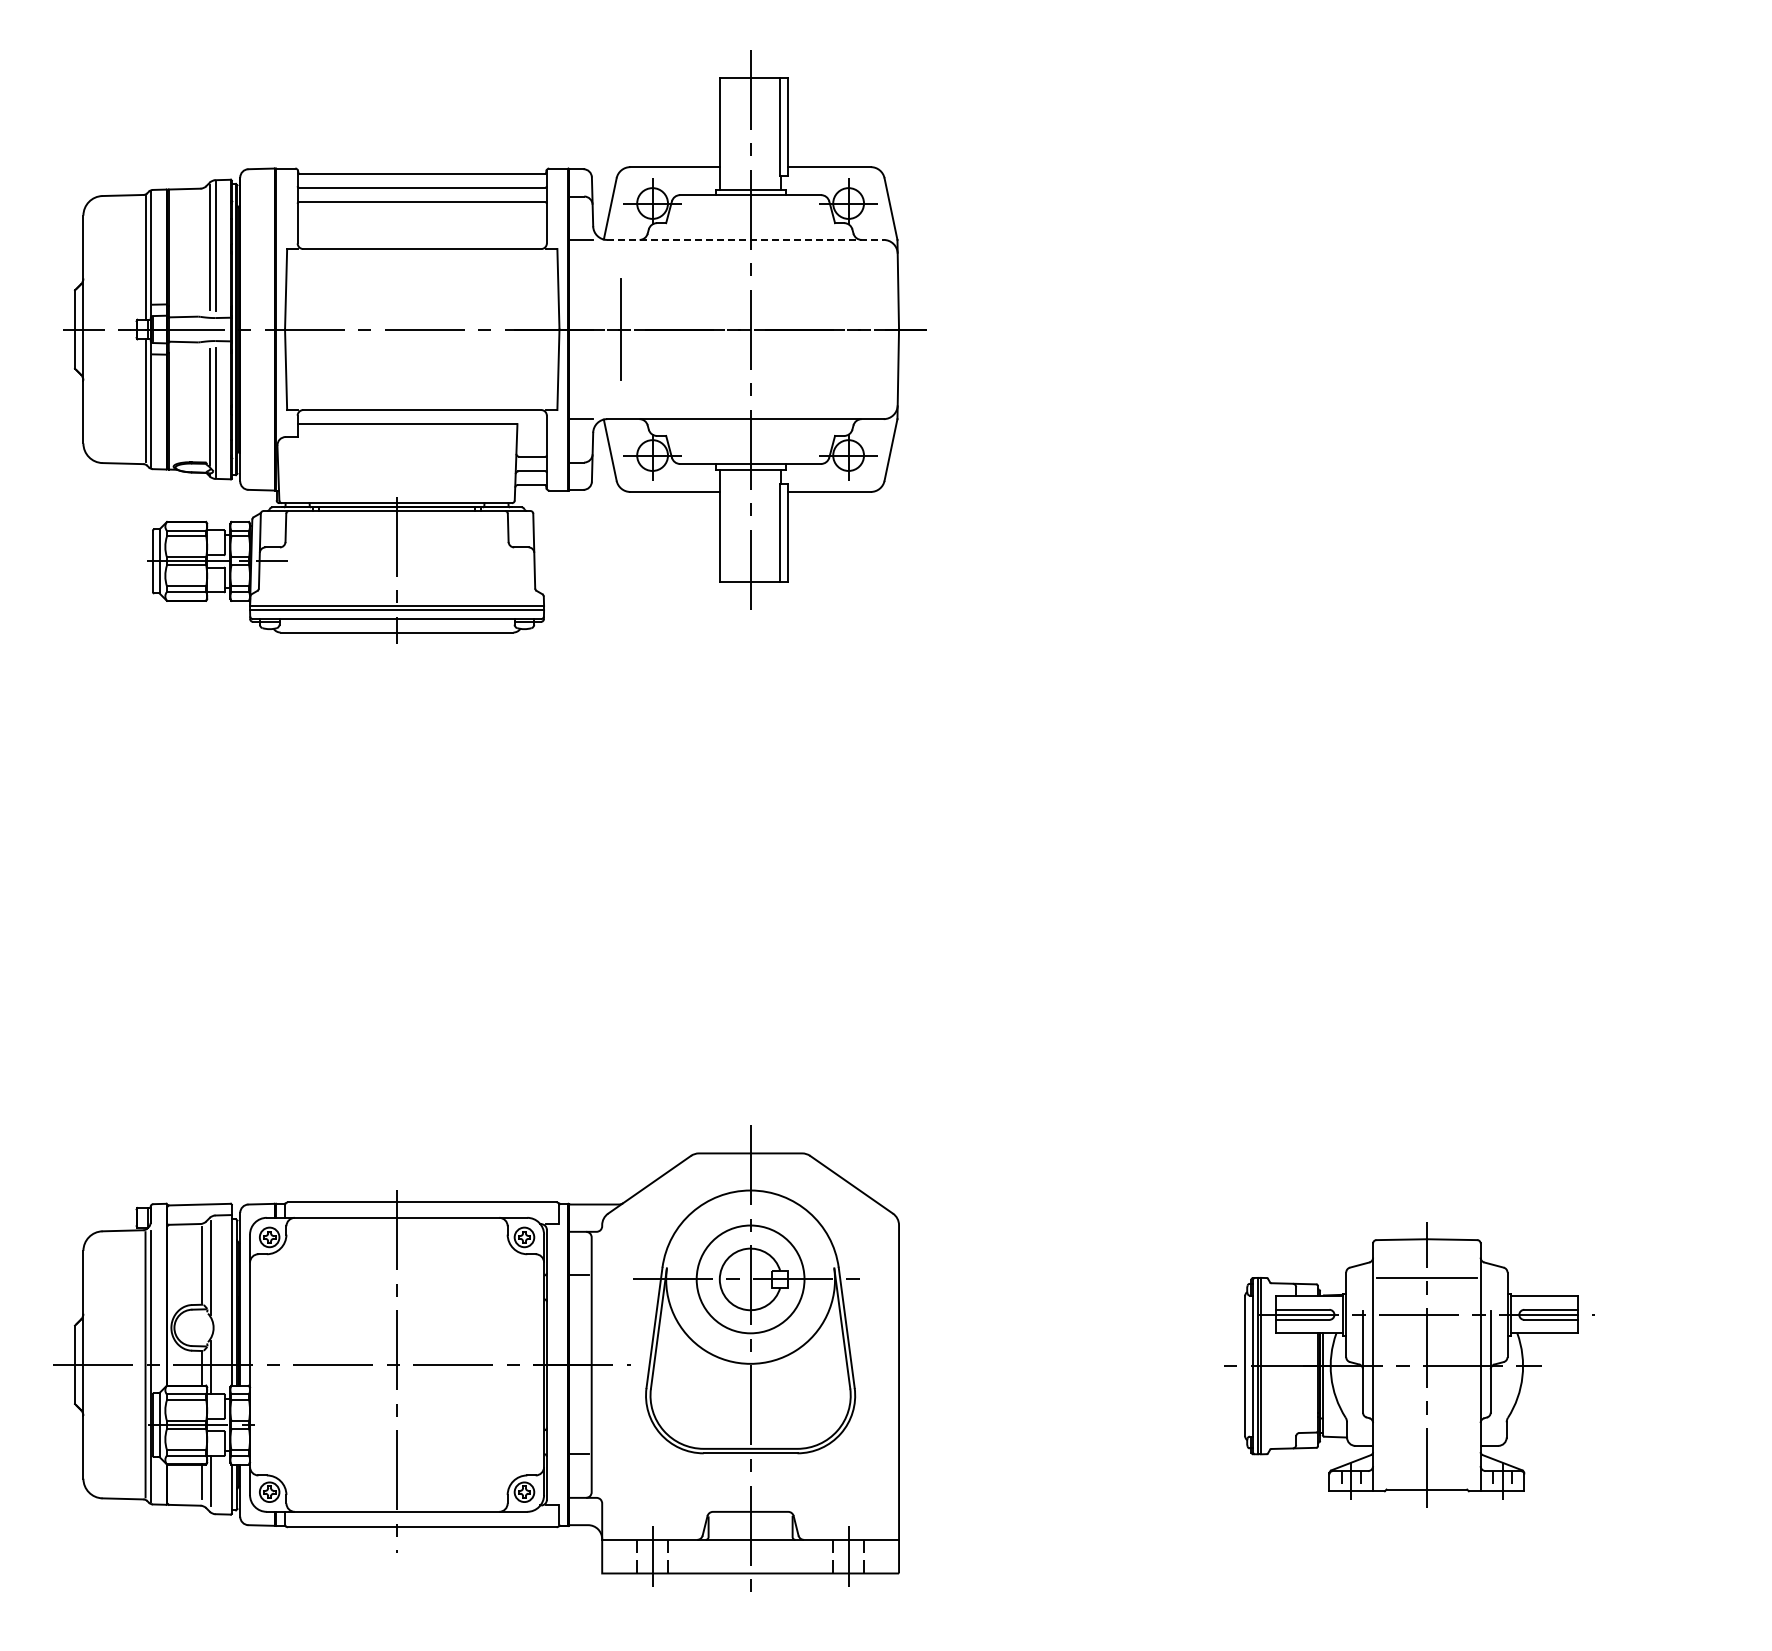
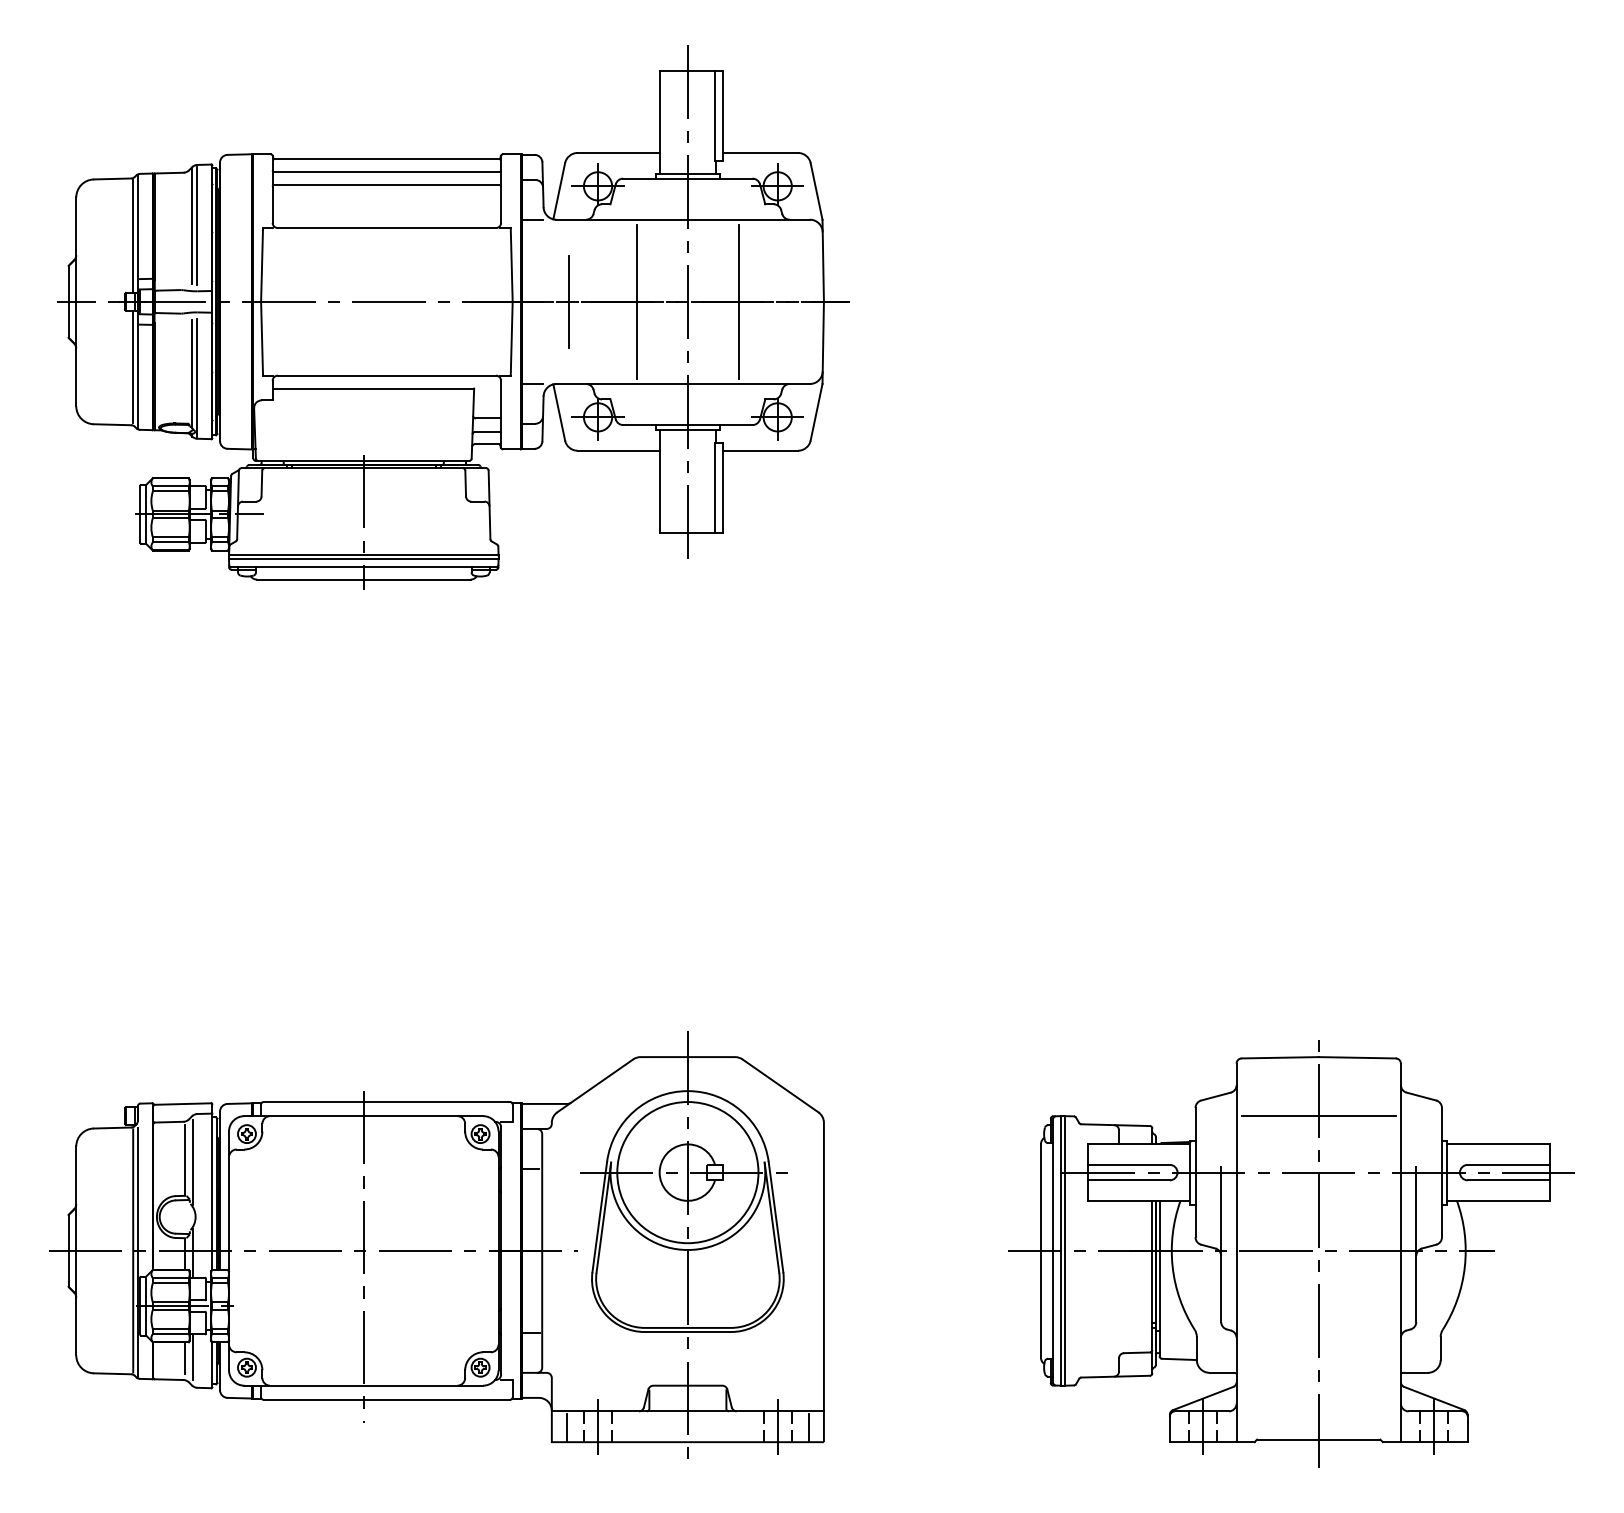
line: (745, 239) -> (683, 219), dashed -> solid
line: (694, 329) -> (636, 301), added
line: (806, 329) -> (739, 301), added
circle: (750, 1279) -> (687, 1172), size x1.43
part: (1408, 1367) -> (1290, 1253), size x1.67
line: (618, 1557) -> (566, 1427), added
line: (882, 1557) -> (808, 1427), added

